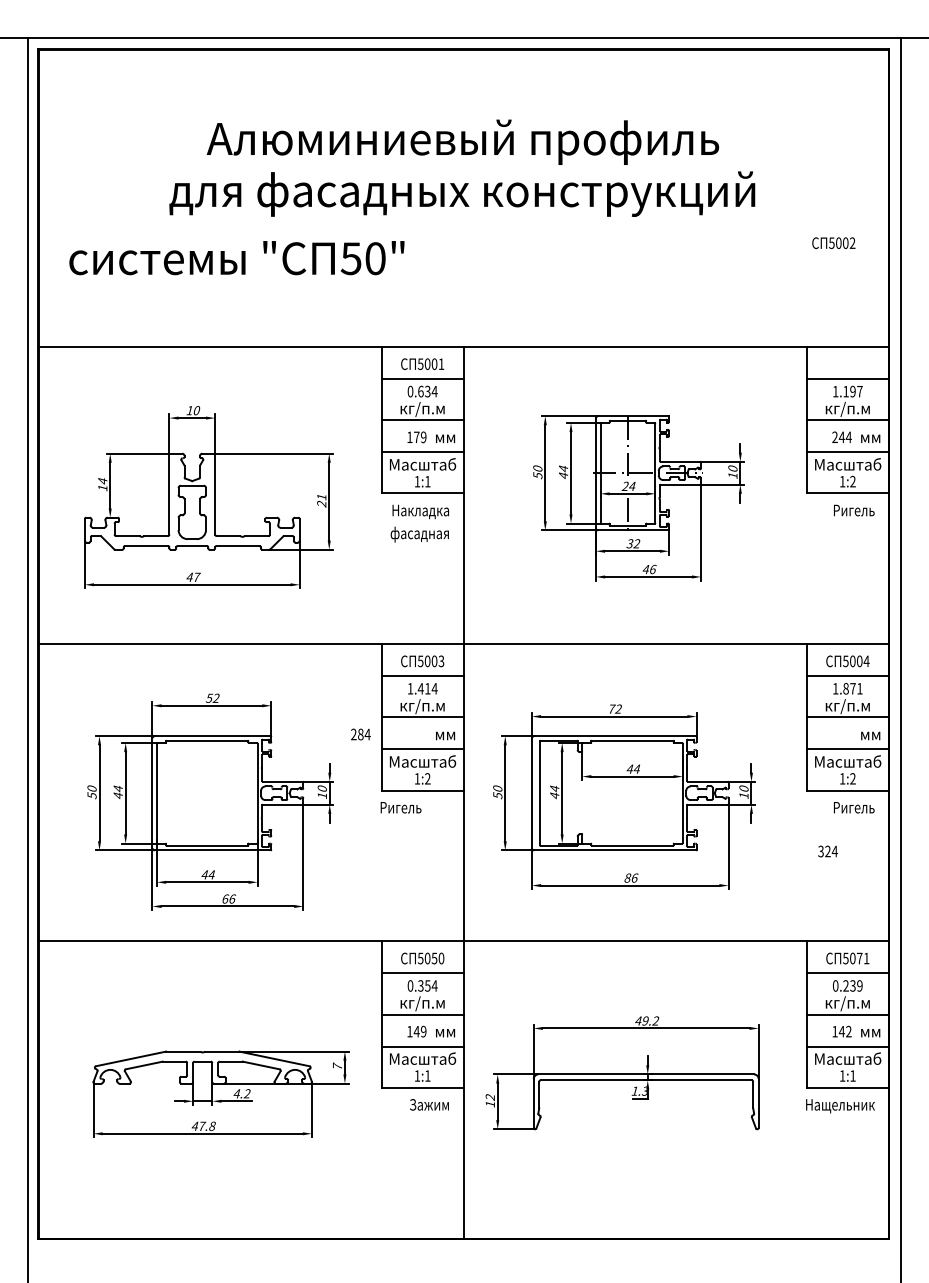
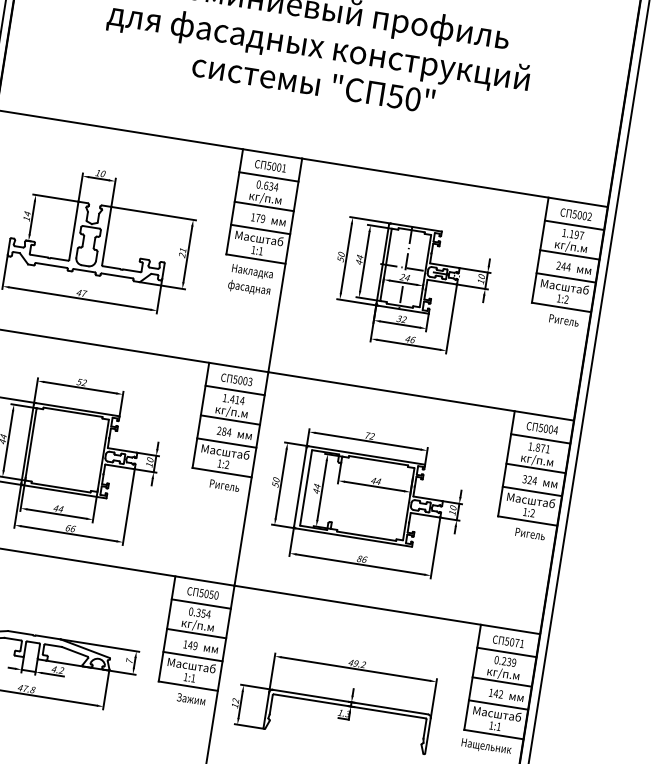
text: (833, 242) -> (576, 214), moved
text: (236, 258) -> (313, 83), moved
text: (360, 734) -> (224, 431), moved
text: (400, 807) -> (224, 485), moved
text: (827, 851) -> (529, 480), moved

